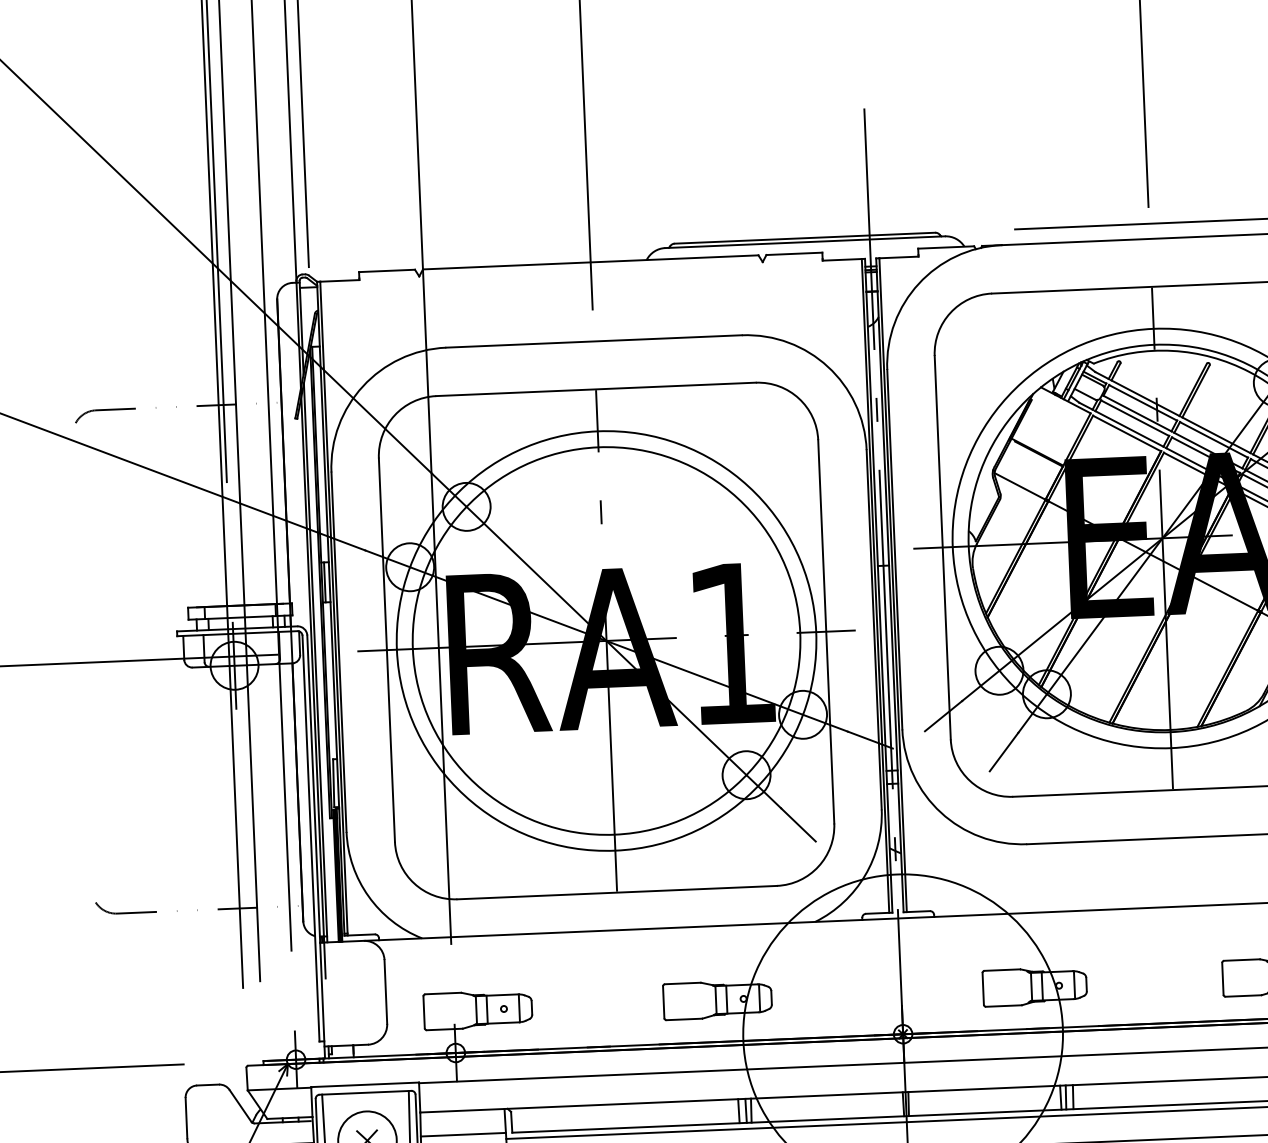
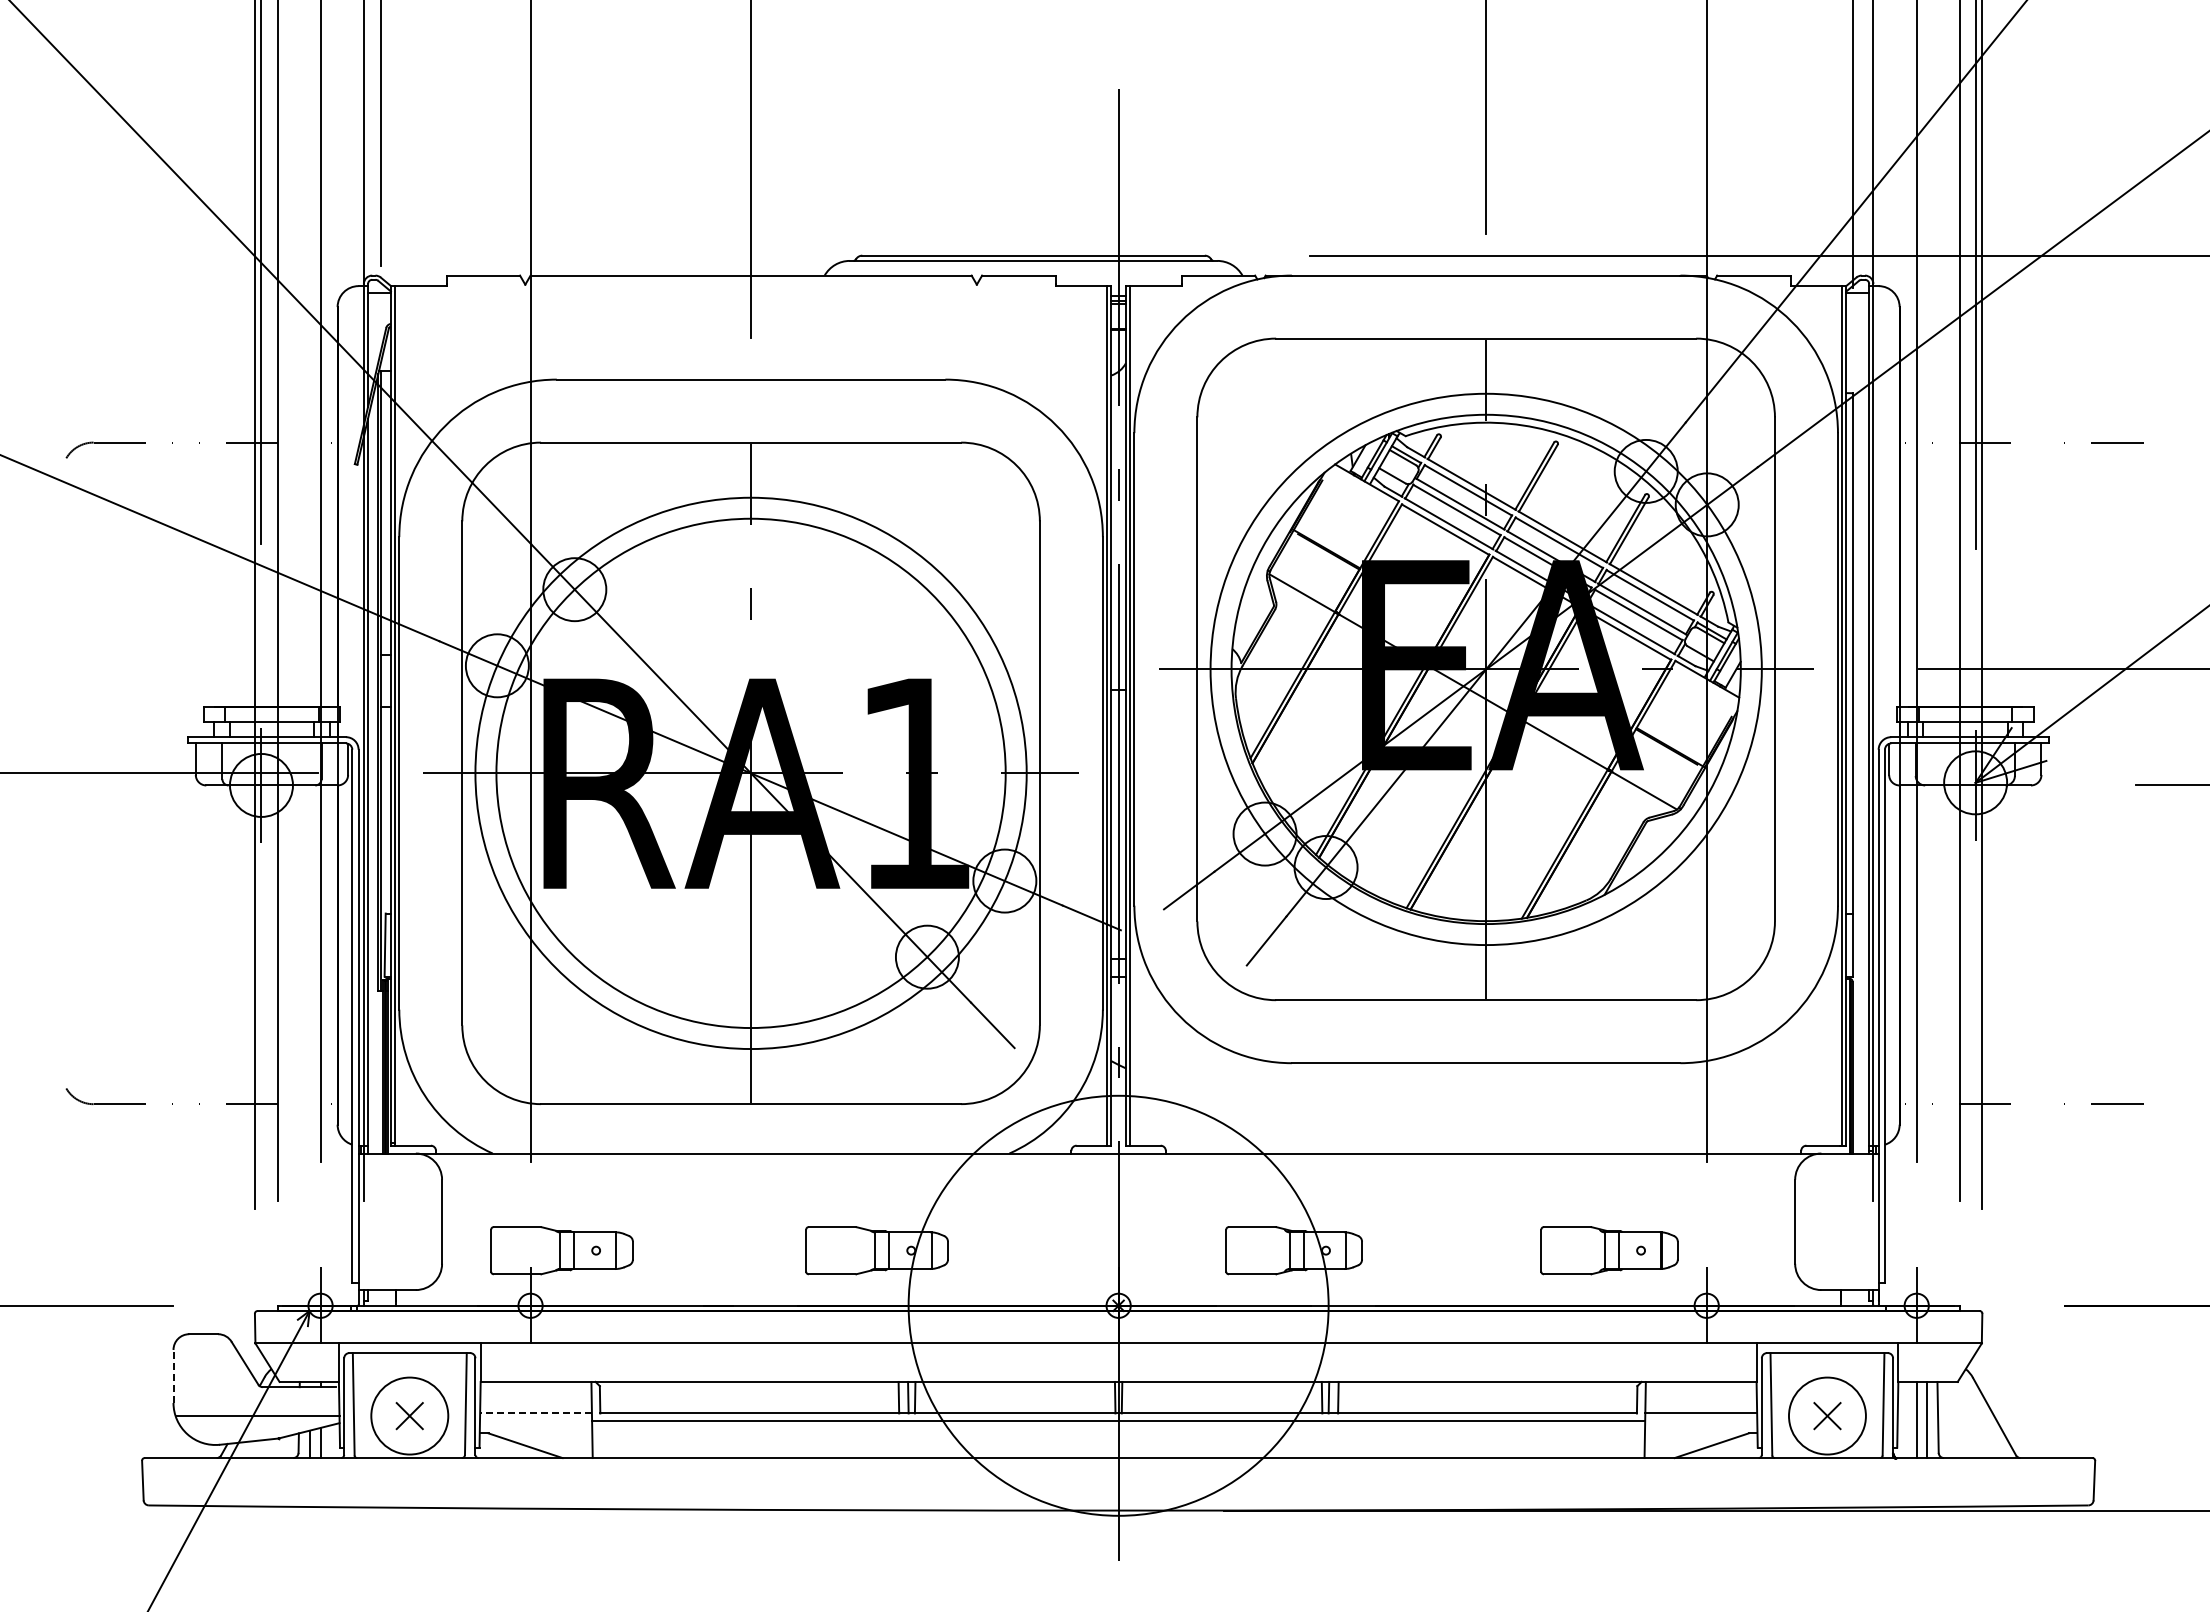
line: (324, 582) -> (384, 680), removed
line: (186, 1118) -> (173, 1376), solid -> dashed
line: (463, 1134) -> (536, 1413), solid -> dashed

